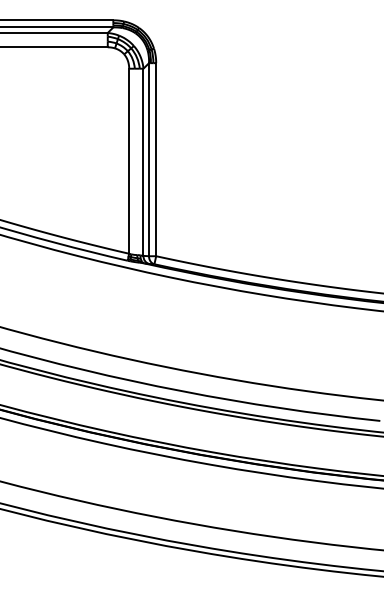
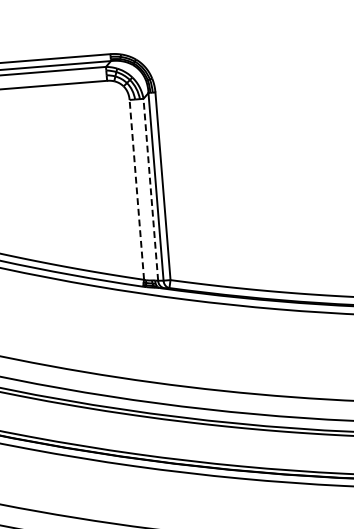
line: (129, 161) -> (137, 190), solid -> dashed
line: (143, 162) -> (150, 189), solid -> dashed

